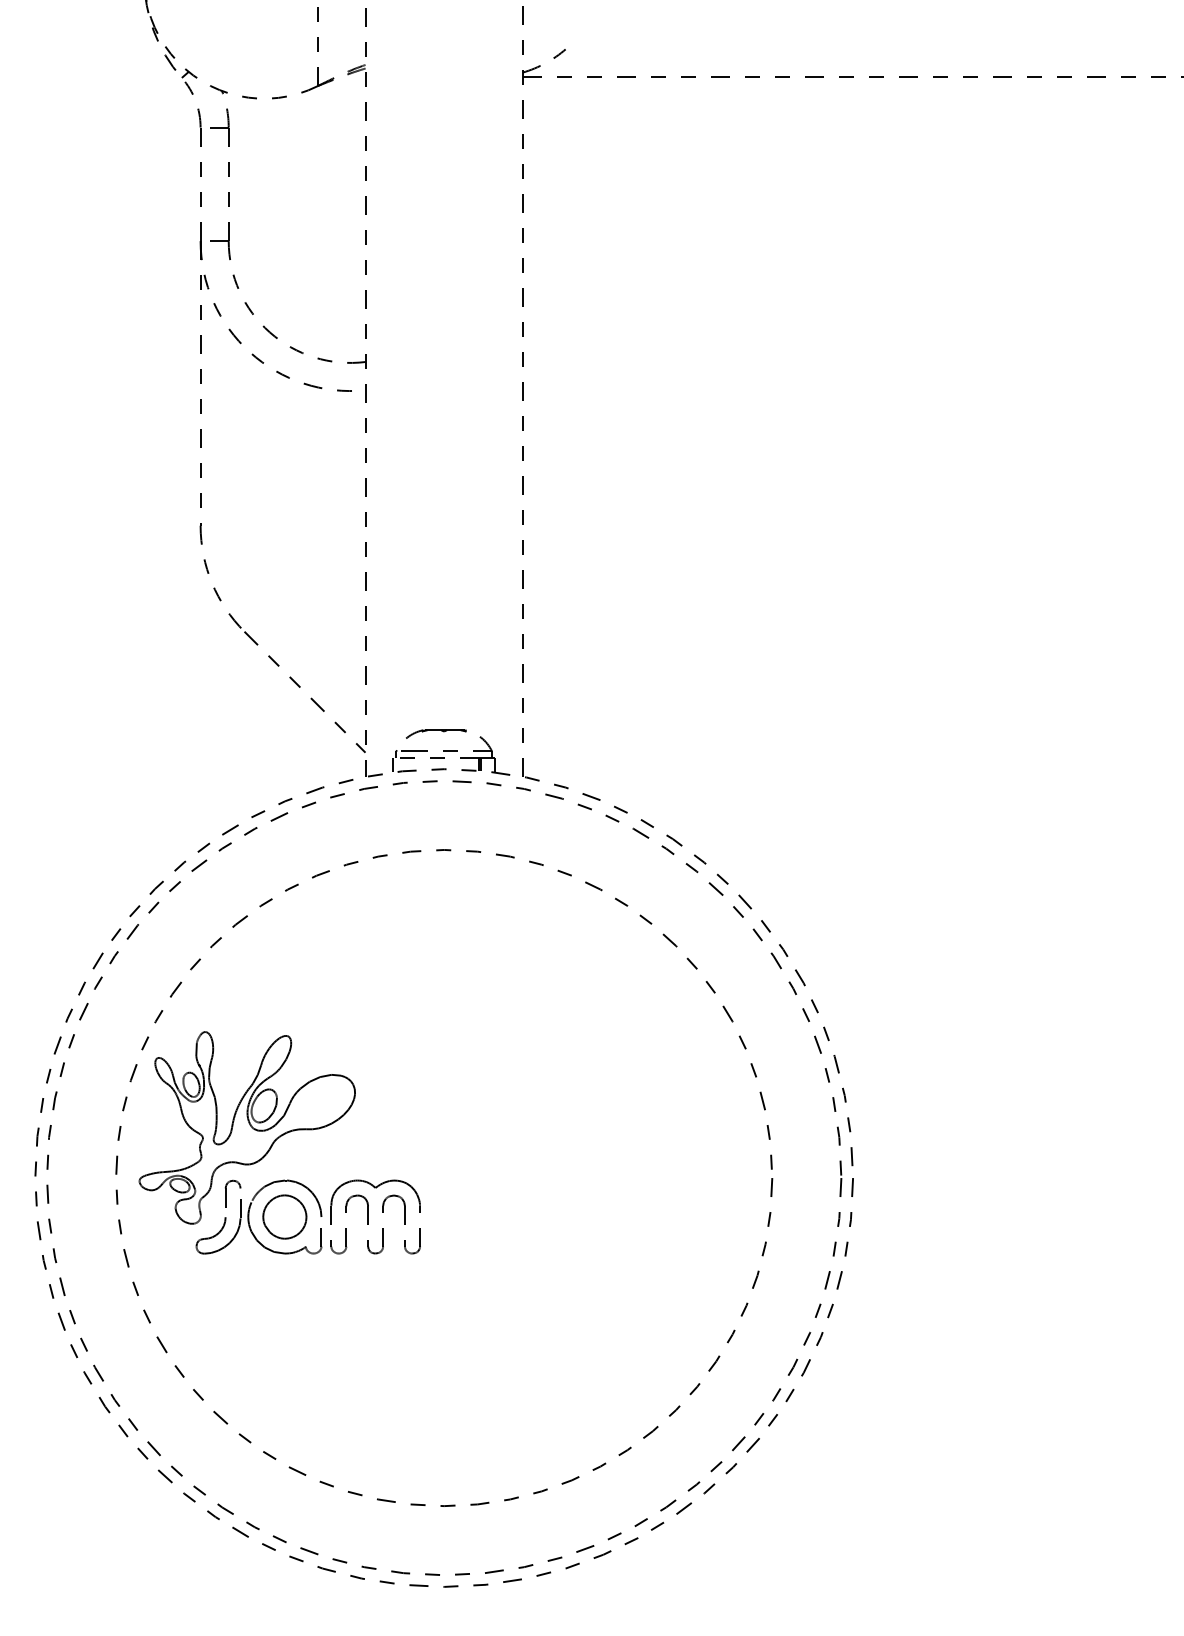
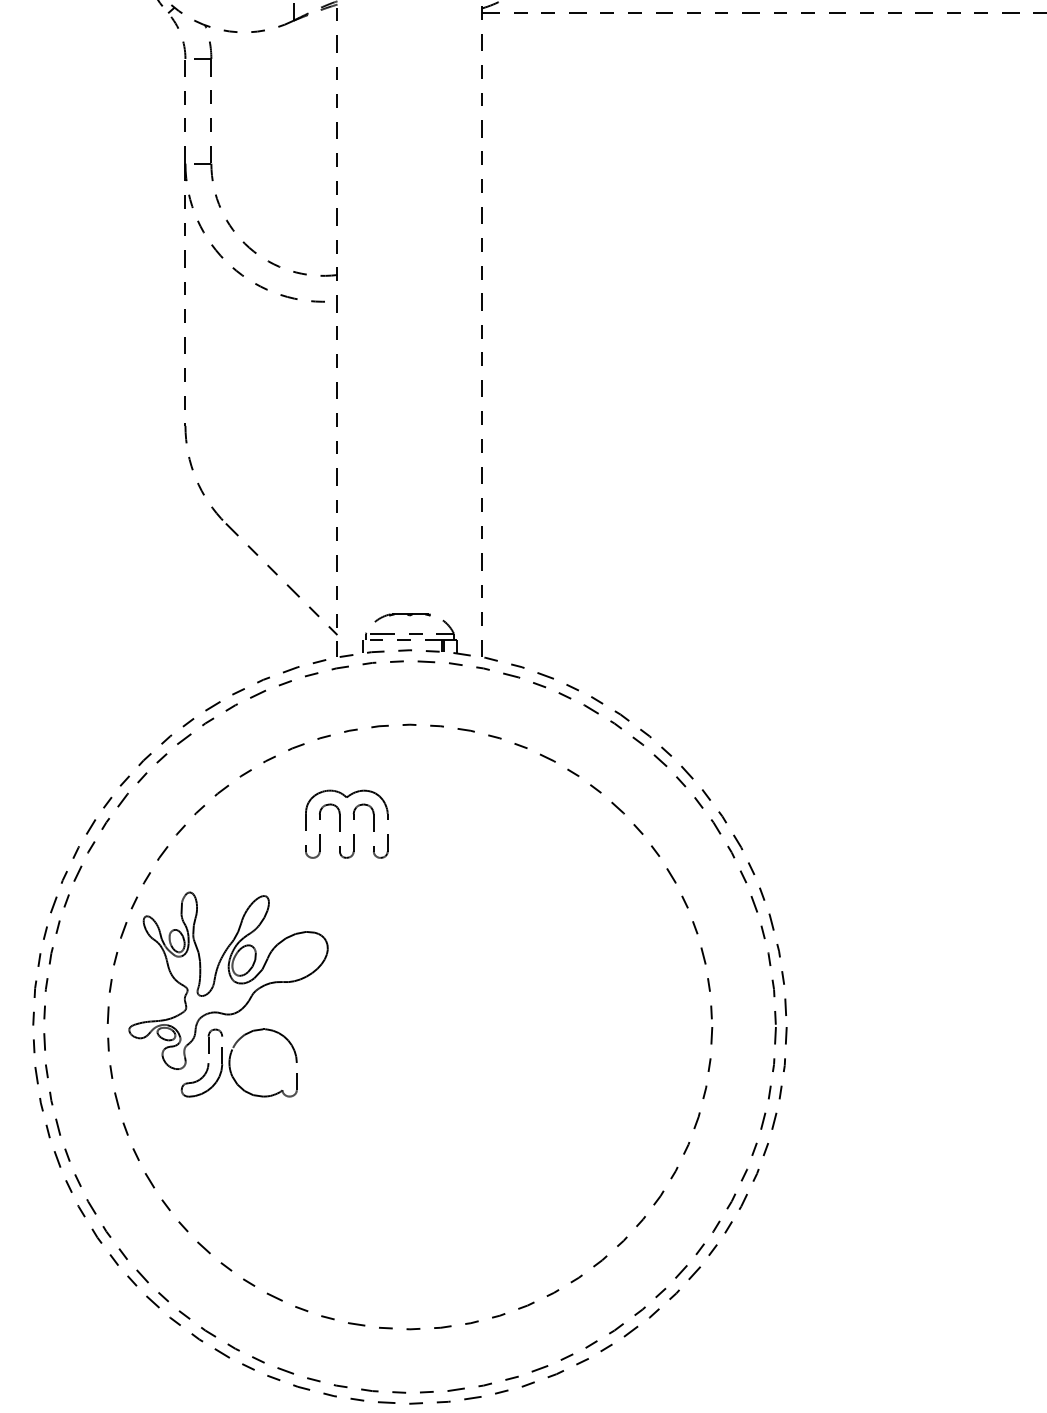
part: (284, 1216) -> (262, 1062), removed
part: (368, 1216) -> (340, 823), moved

